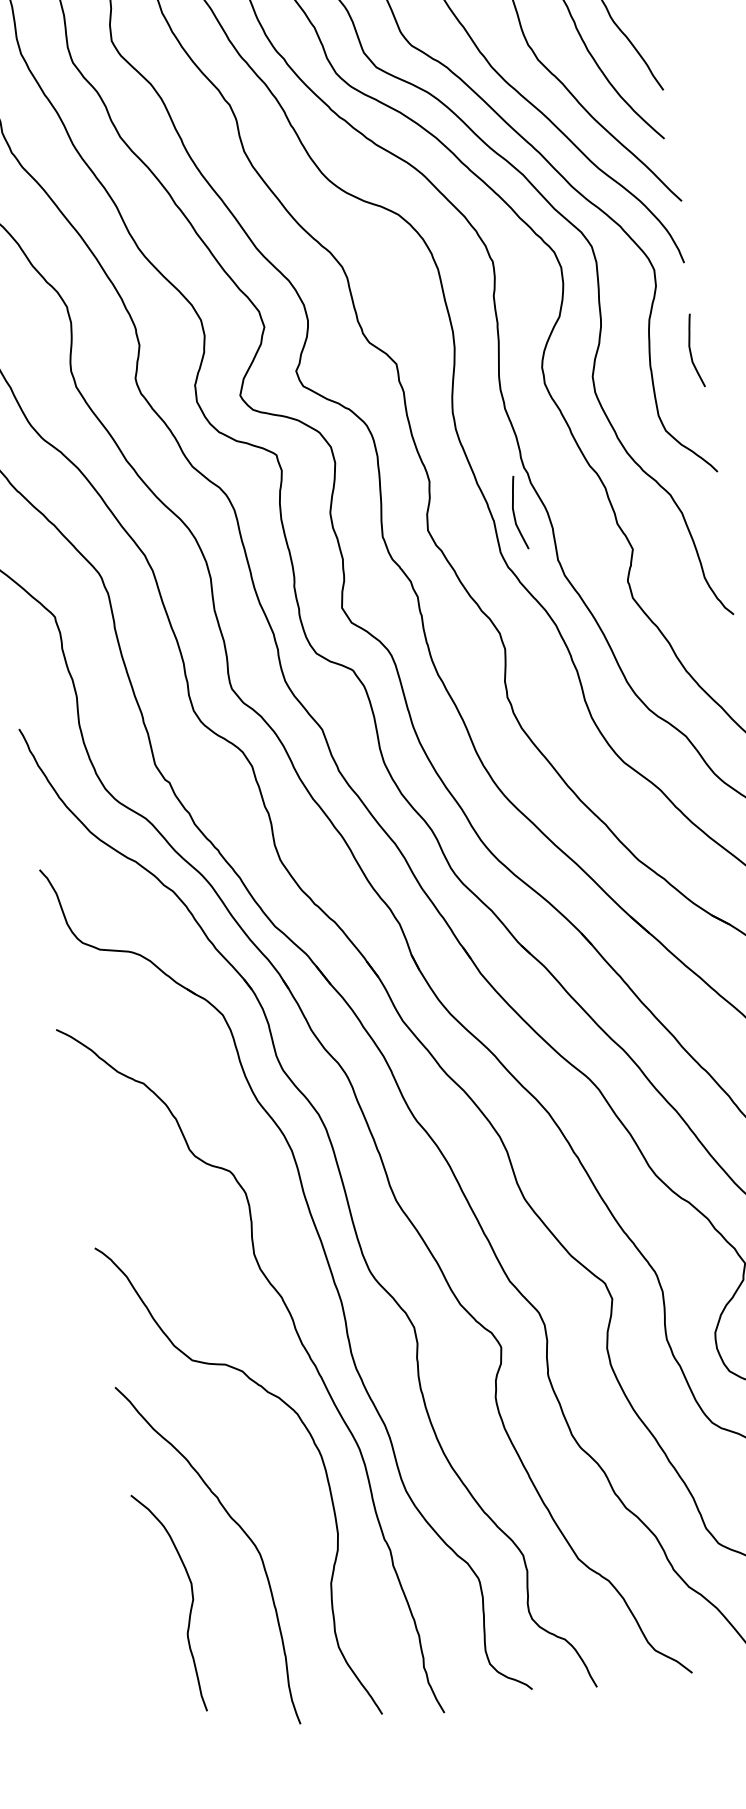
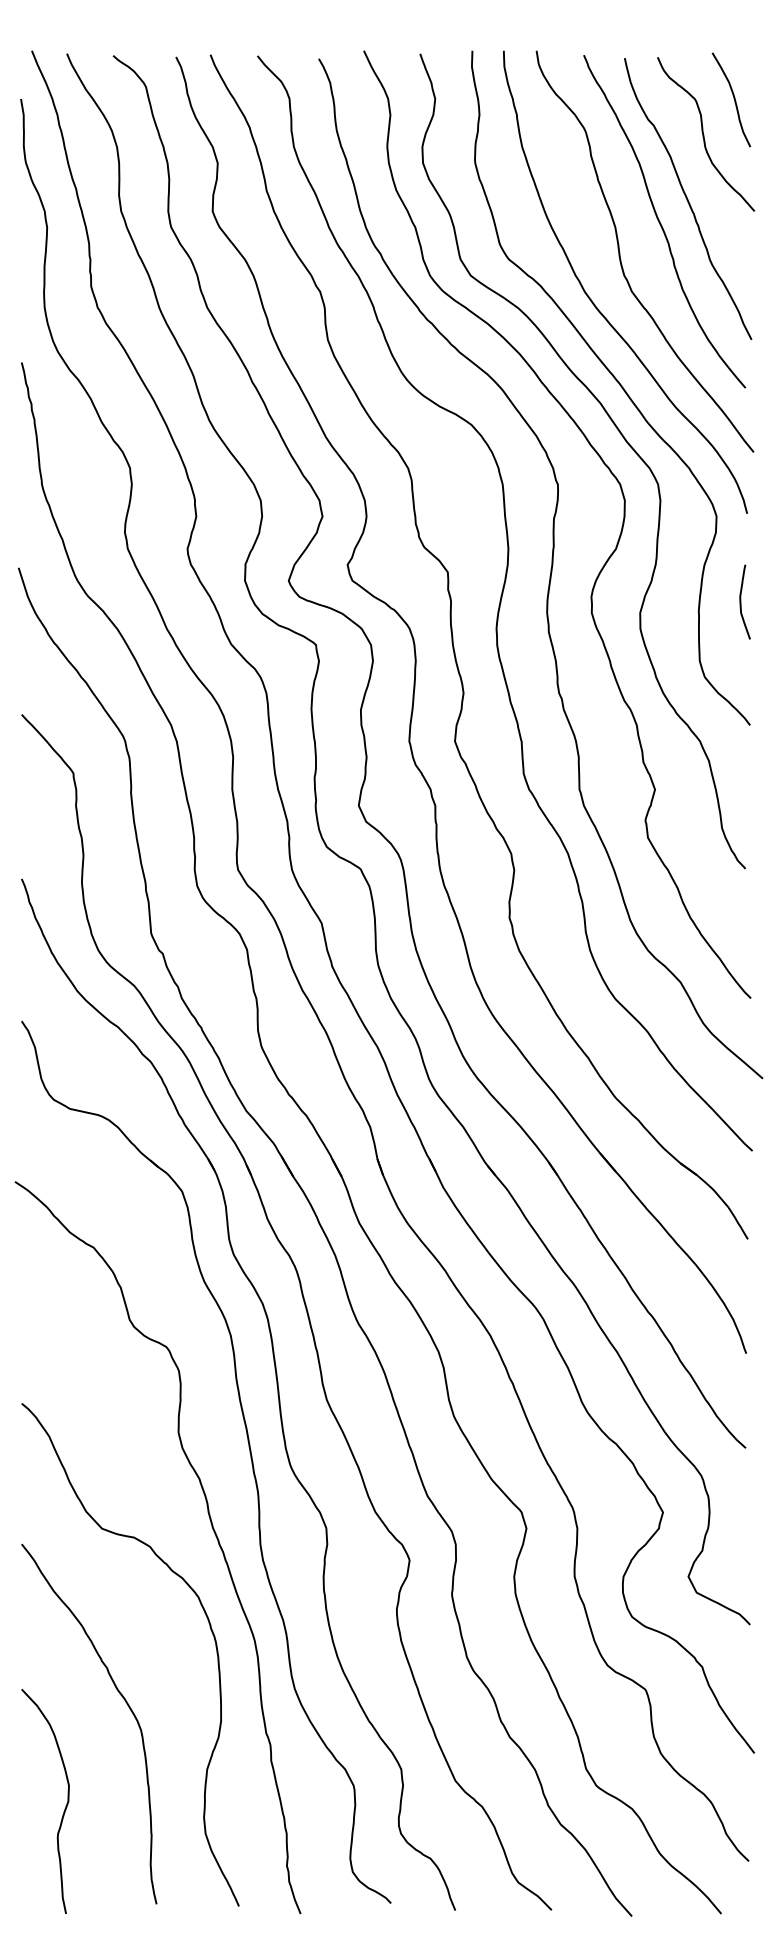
curve: (514, 512) -> (543, 736), removed
curve: (190, 1607) -> (64, 1808), moved

